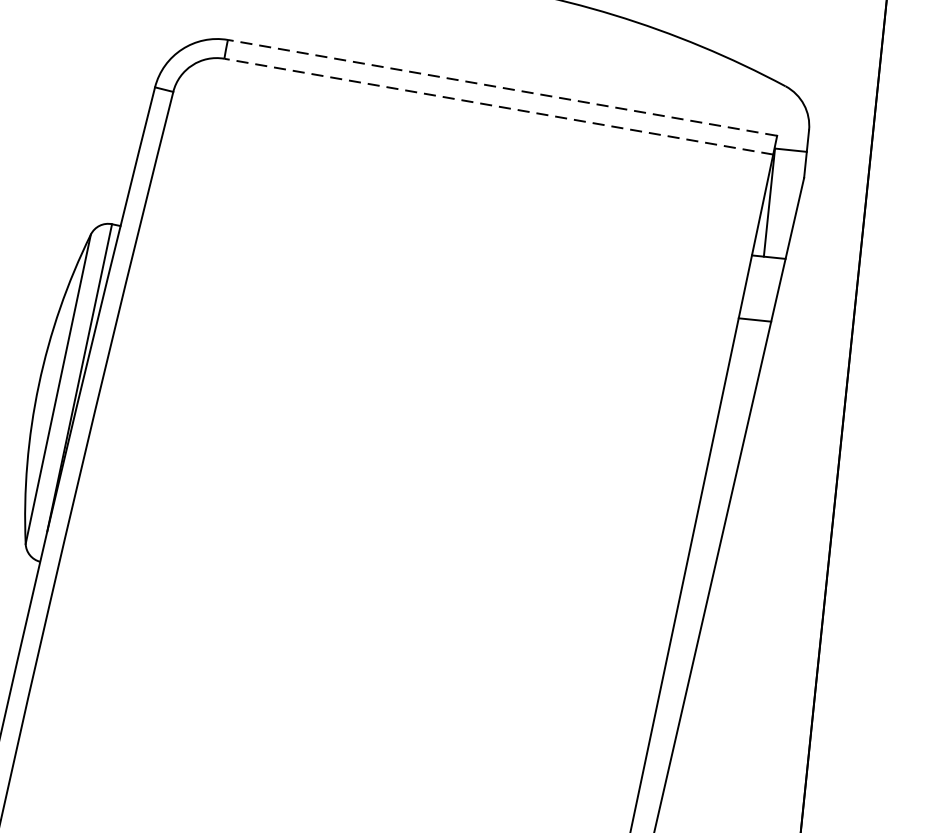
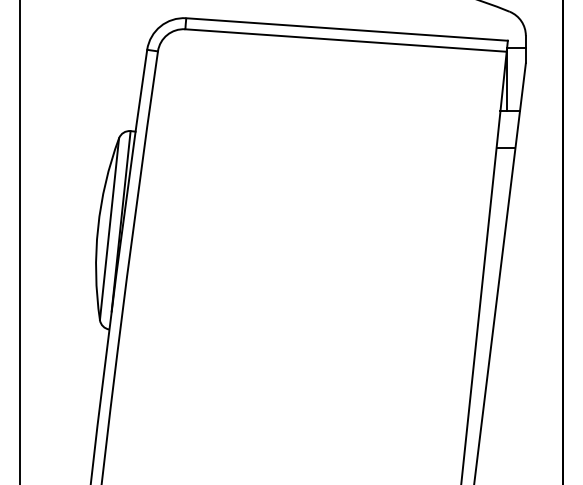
line: (501, 87) -> (346, 29), dashed -> solid
line: (497, 106) -> (345, 40), dashed -> solid

